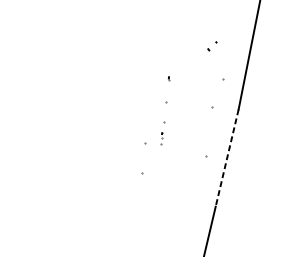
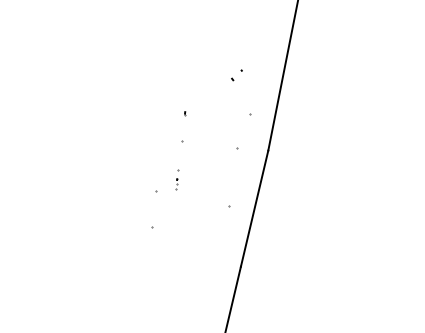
part: (162, 133) -> (177, 179), size x0.71
line: (227, 157) -> (254, 208), dashed -> solid

